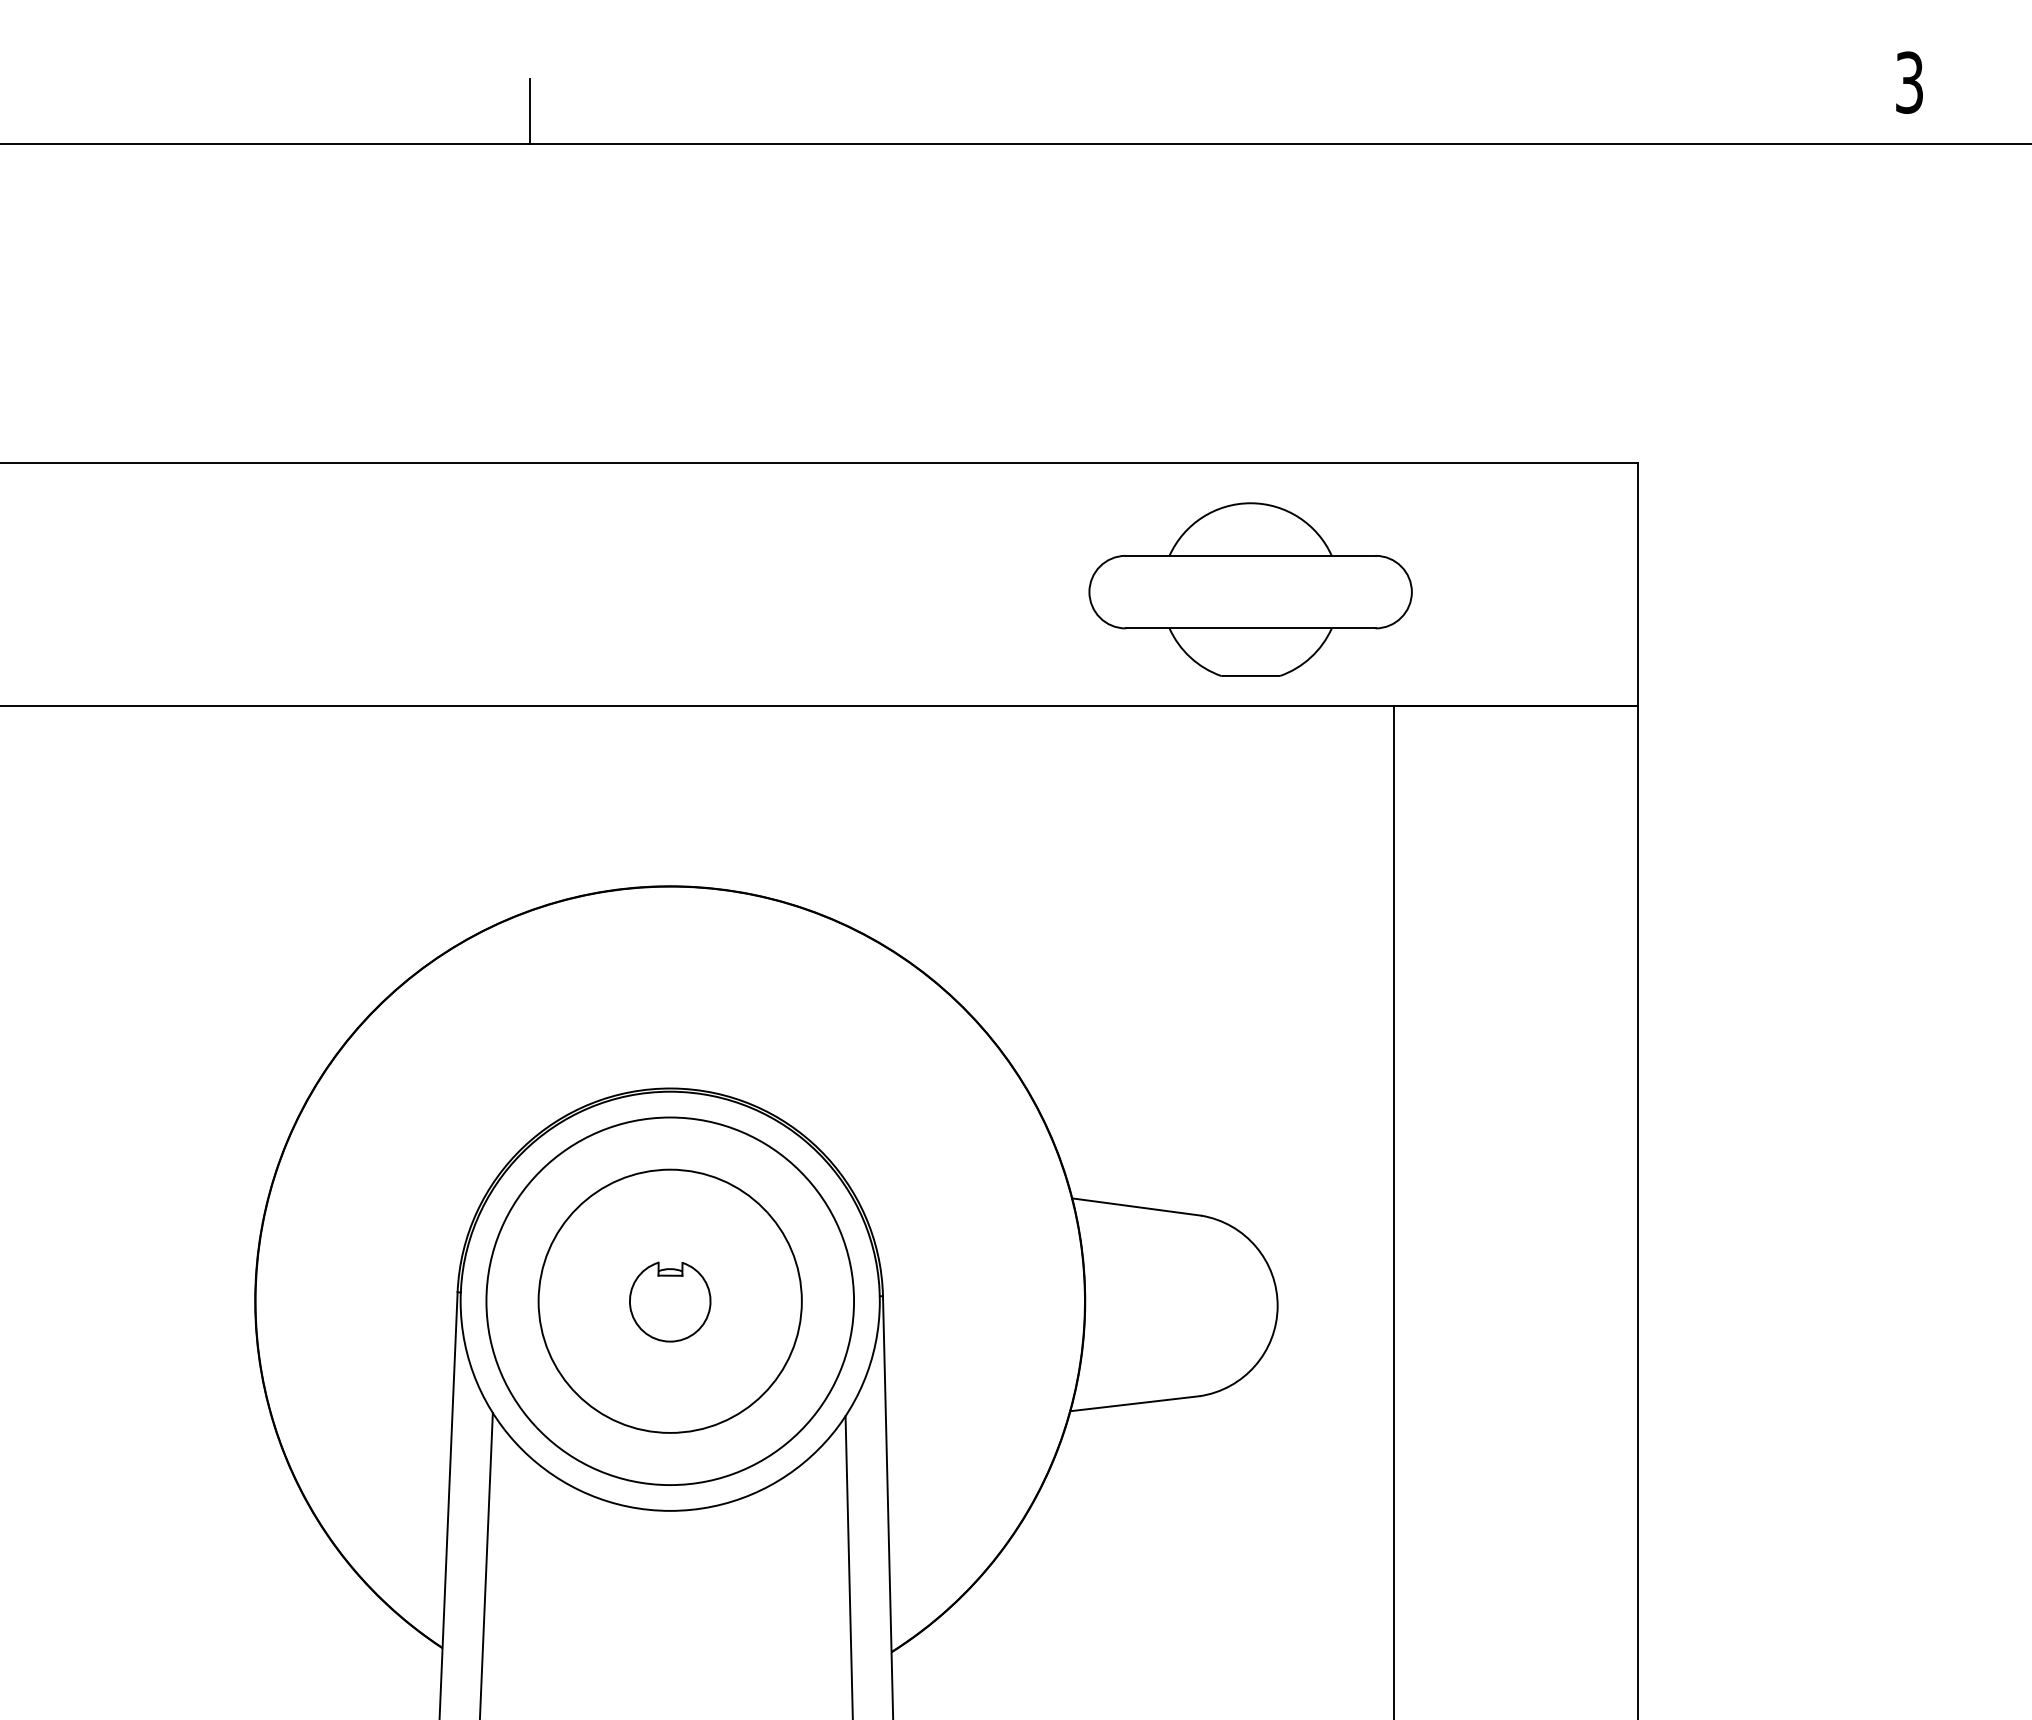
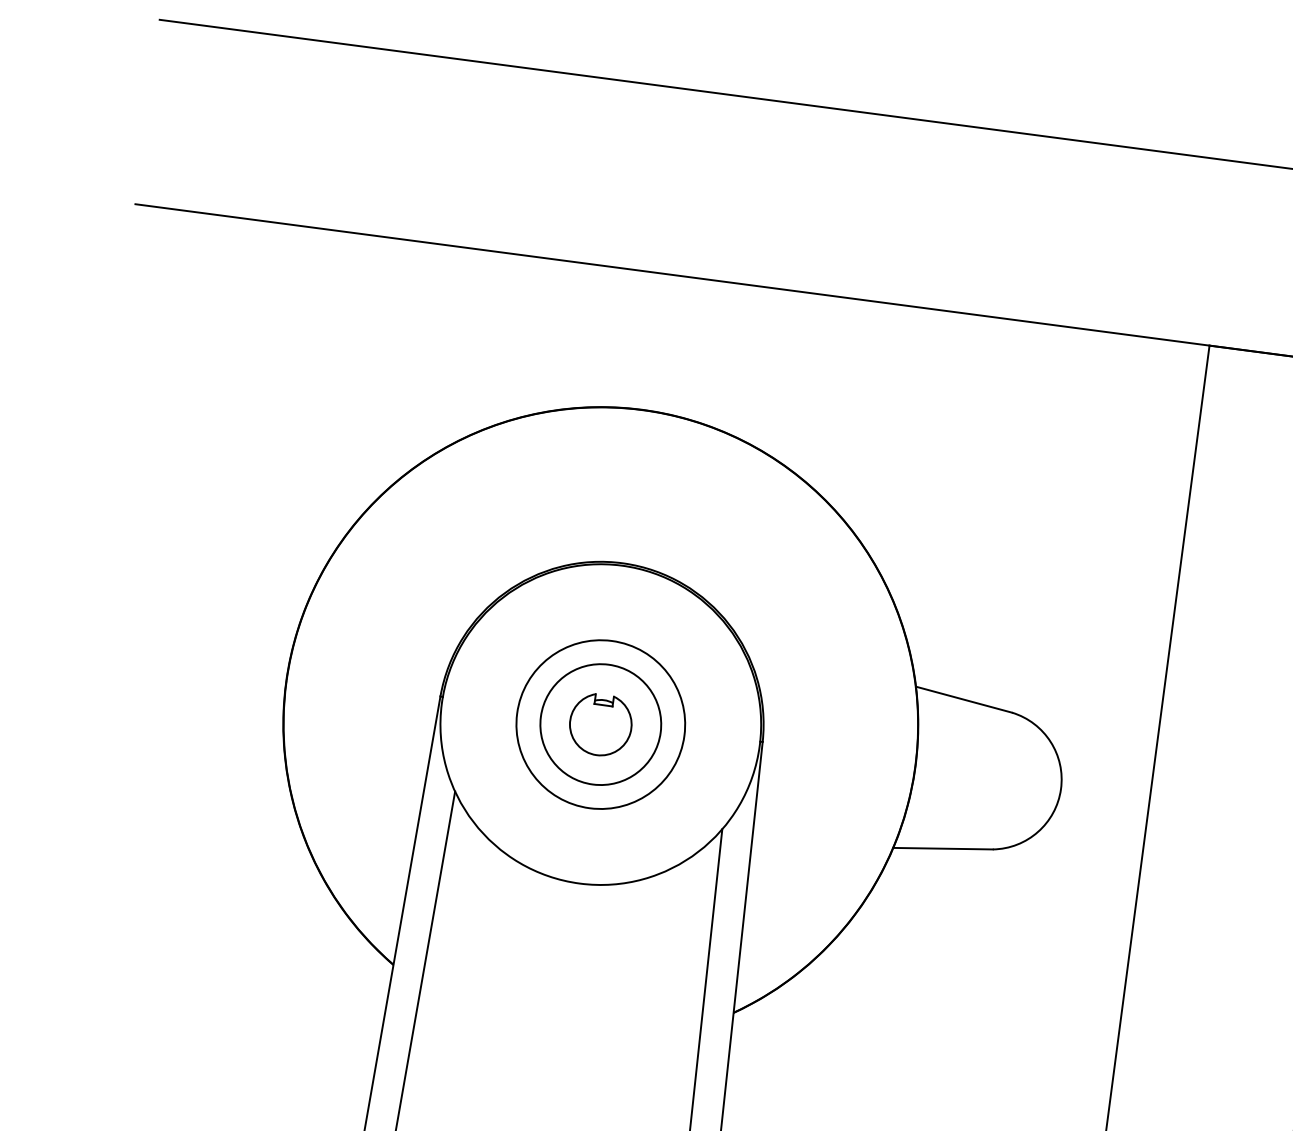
part: (1250, 589) -> (1111, 242), removed
circle: (669, 1300) -> (600, 723), size x0.6
circle: (670, 1301) -> (600, 724), size x0.6

